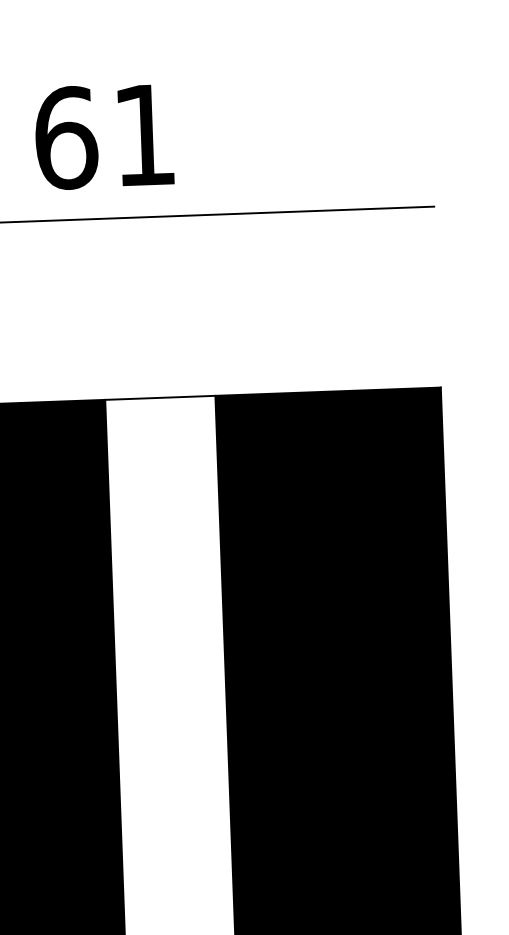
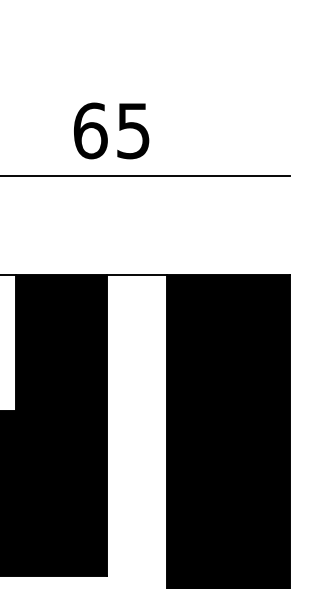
text: (144, 136) -> (133, 131), 61 -> 65

